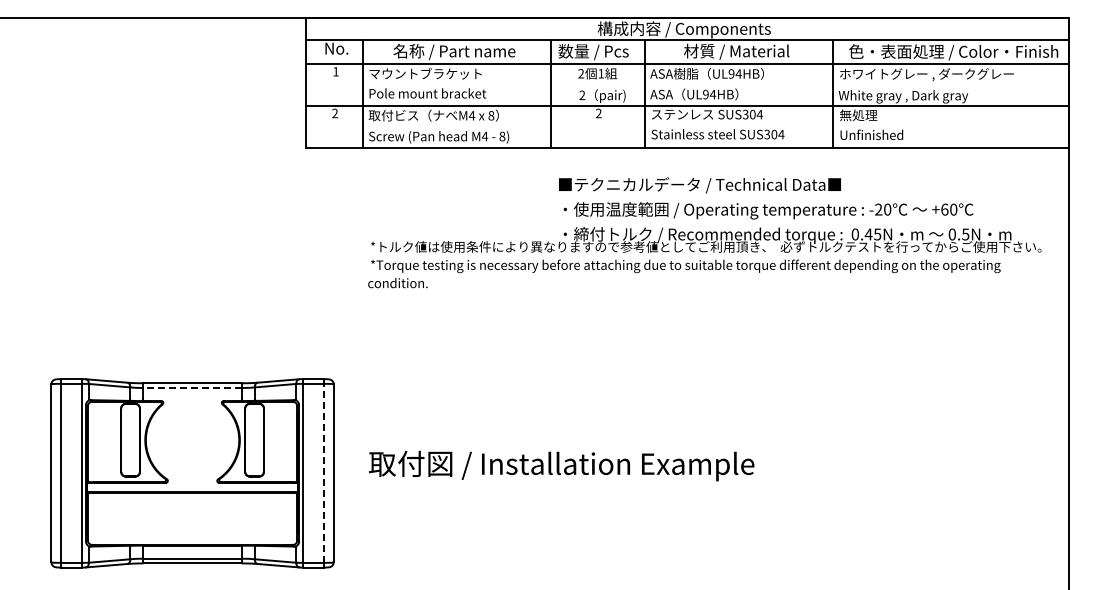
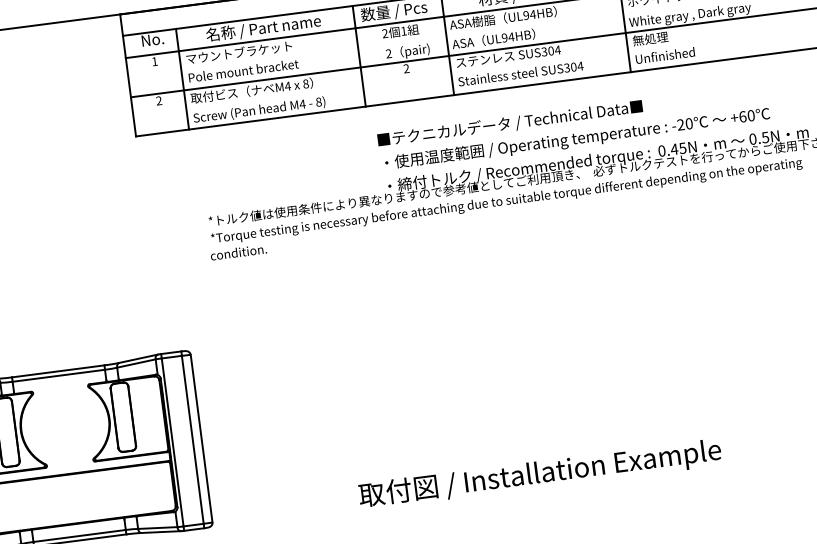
line: (192, 387) -> (58, 375), dashed -> solid
text: (561, 465) -> (539, 474), moved
line: (324, 473) -> (193, 439), dashed -> solid

